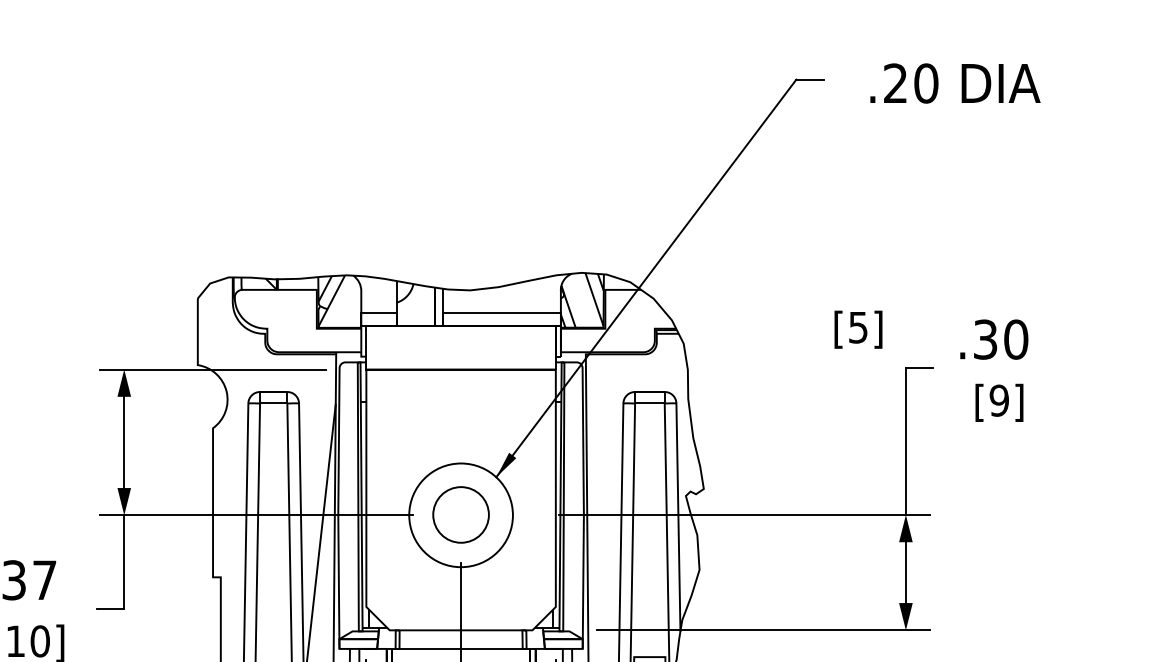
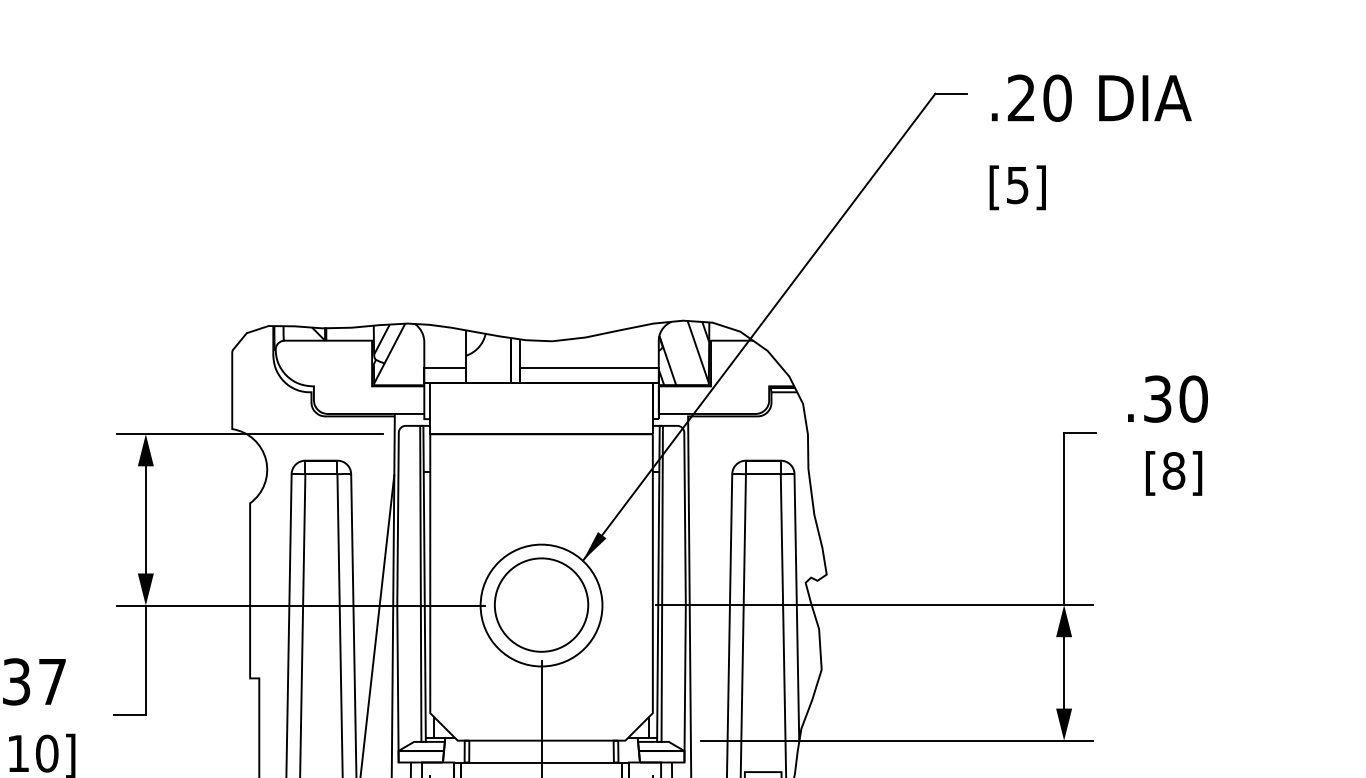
text: (955, 83) -> (1091, 98), moved
text: (858, 329) -> (1017, 187), moved
text: (999, 400) -> (1174, 470), [9] -> [8]
circle: (460, 514) -> (540, 604), size x1.43

